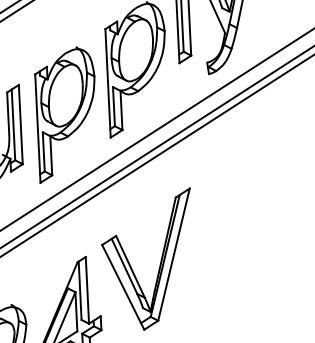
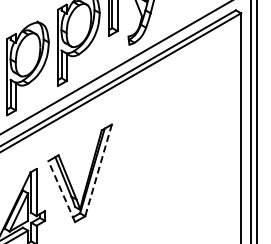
line: (173, 254) -> (98, 170), solid -> dashed
line: (122, 287) -> (61, 191), solid -> dashed

